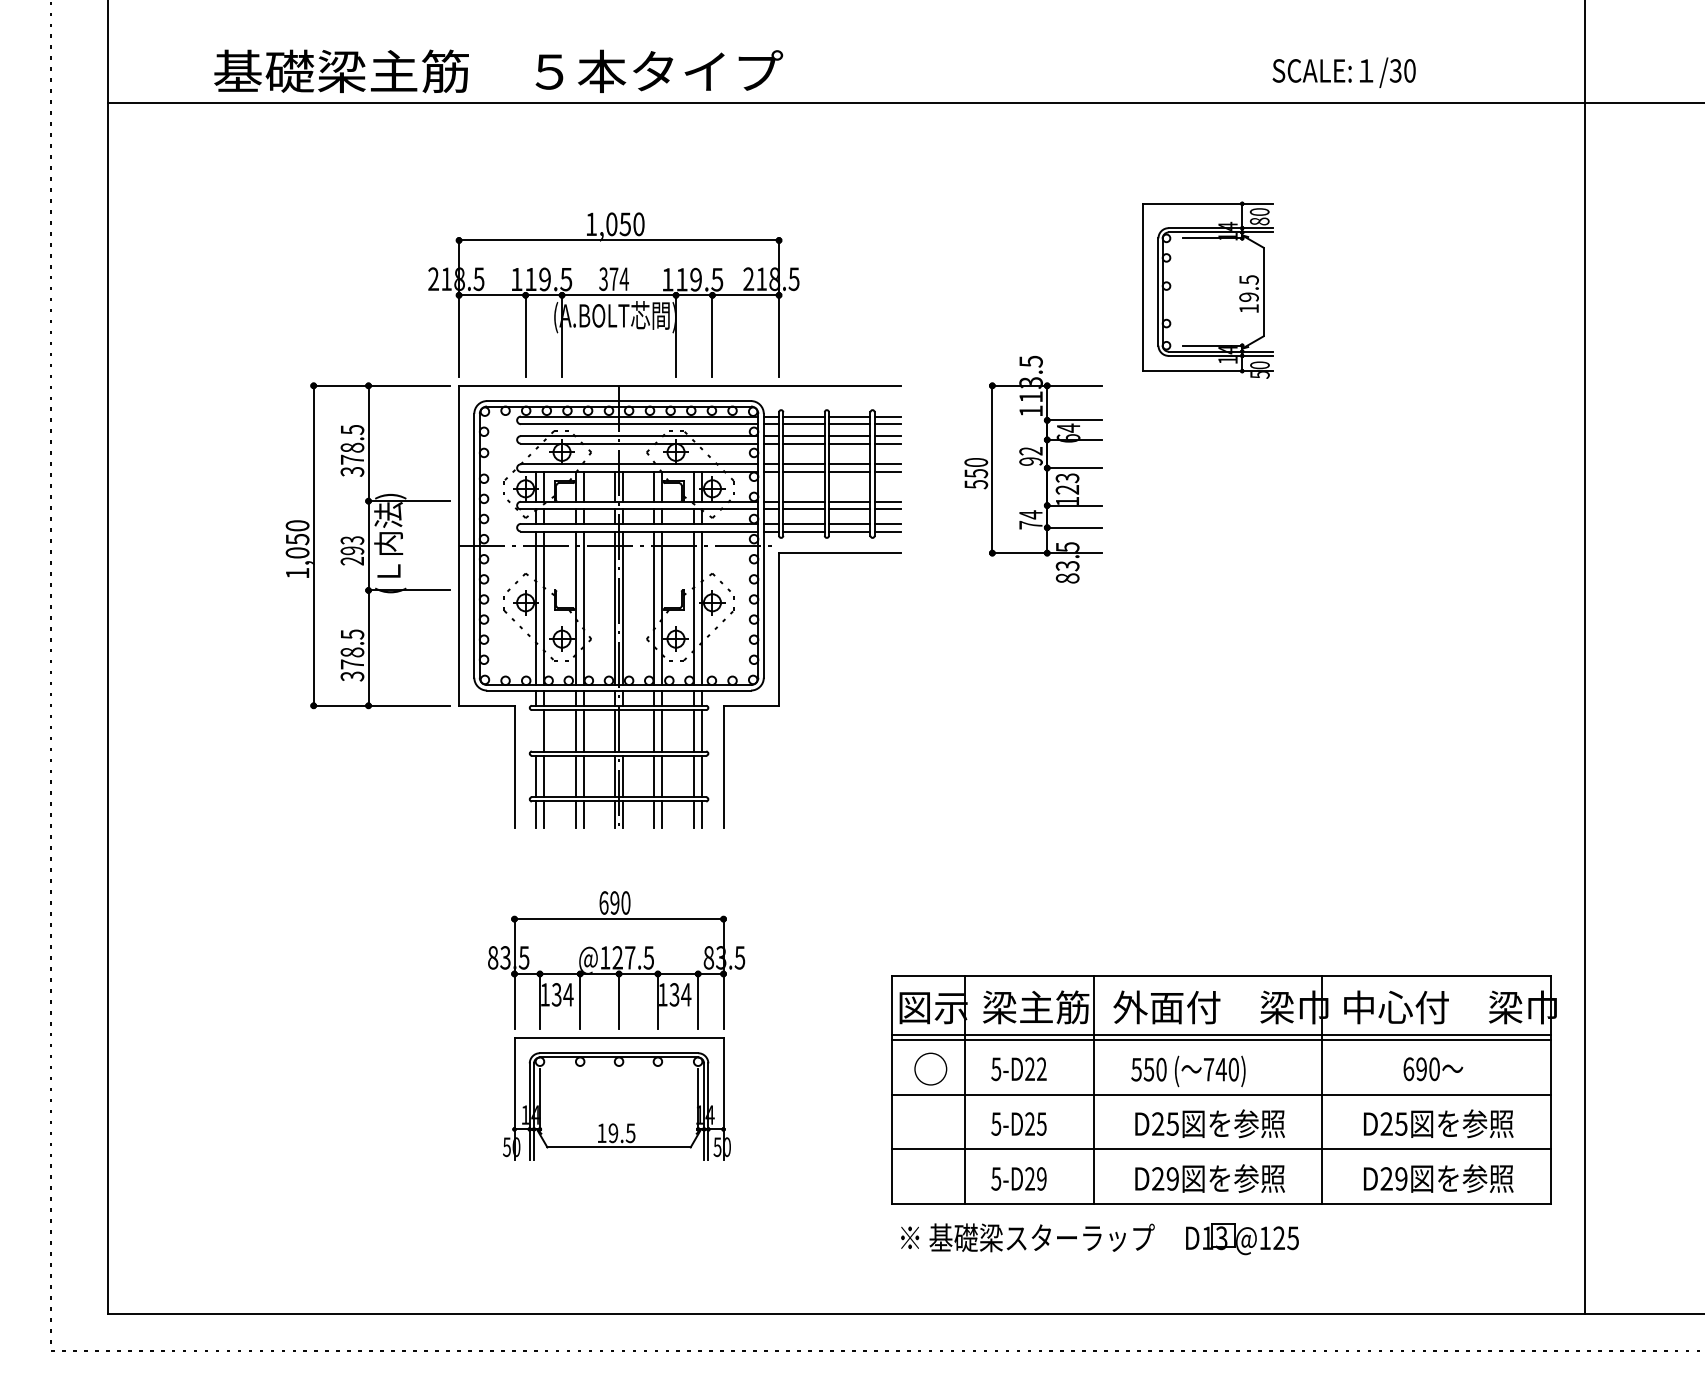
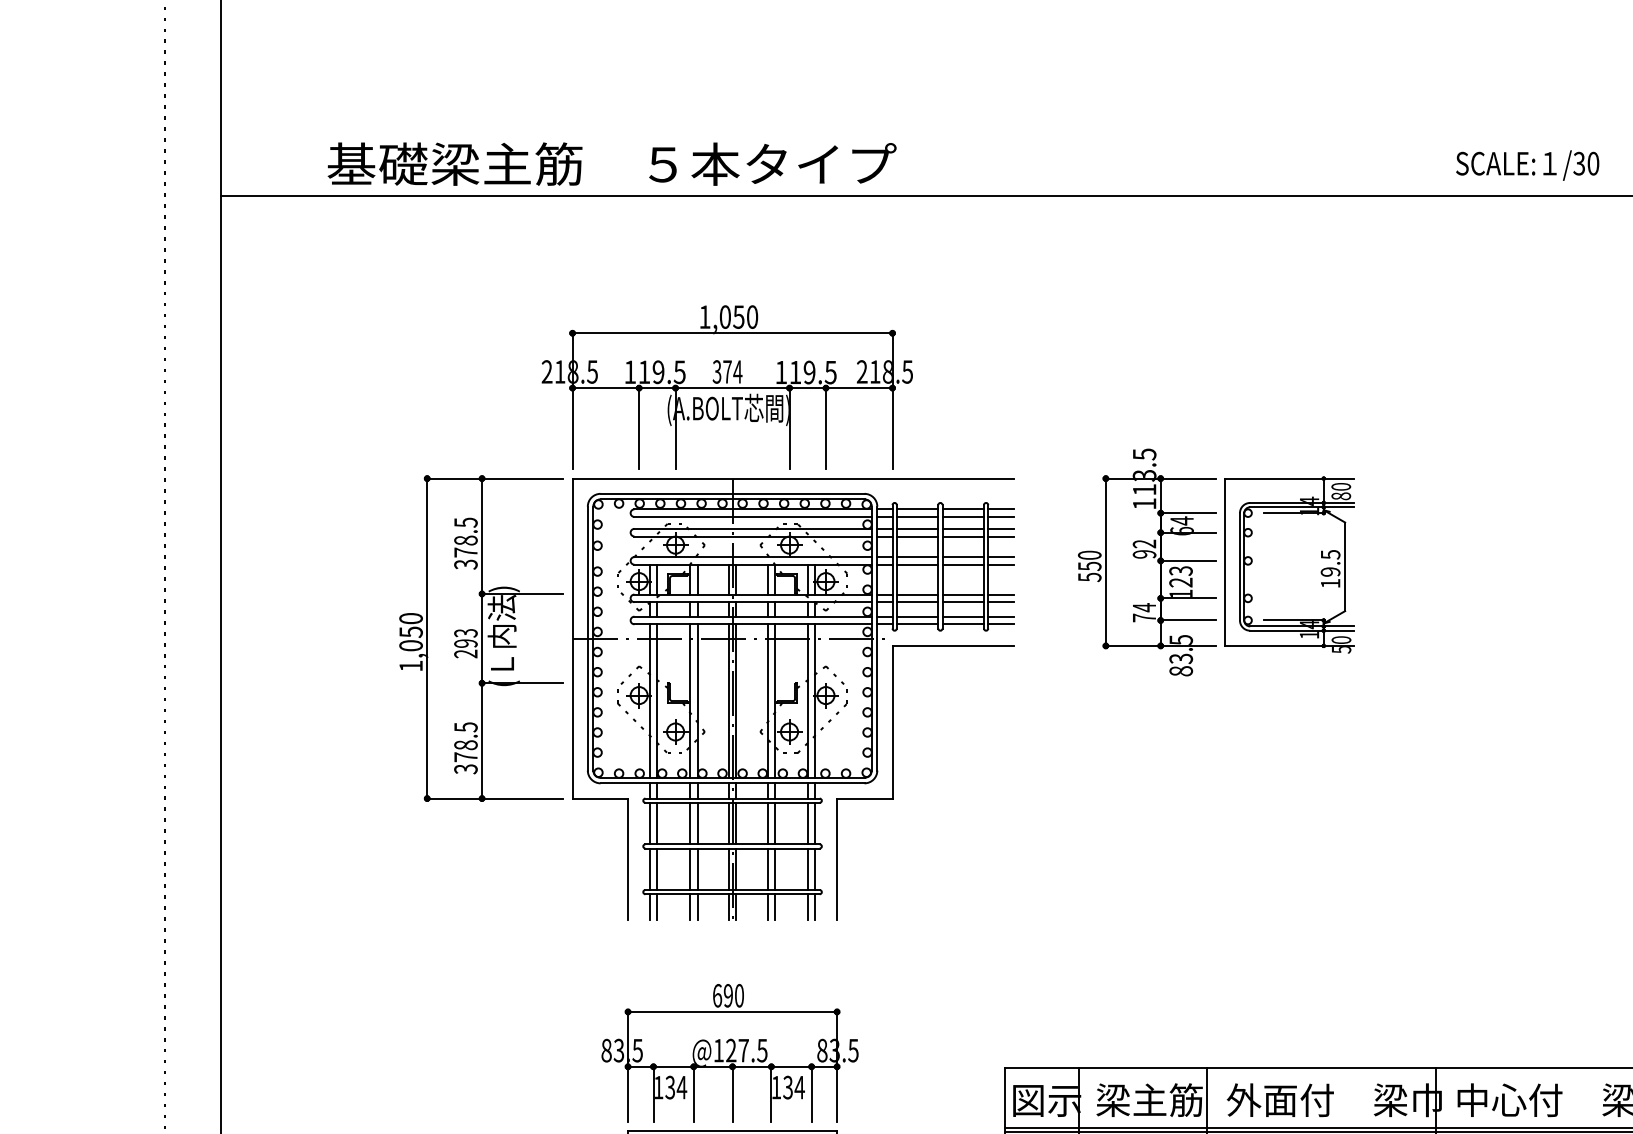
text: (1343, 72) -> (1527, 165), moved
part: (1207, 289) -> (1289, 564), moved
line: (536, 730) -> (650, 823), added
line: (622, 730) -> (736, 823), added

